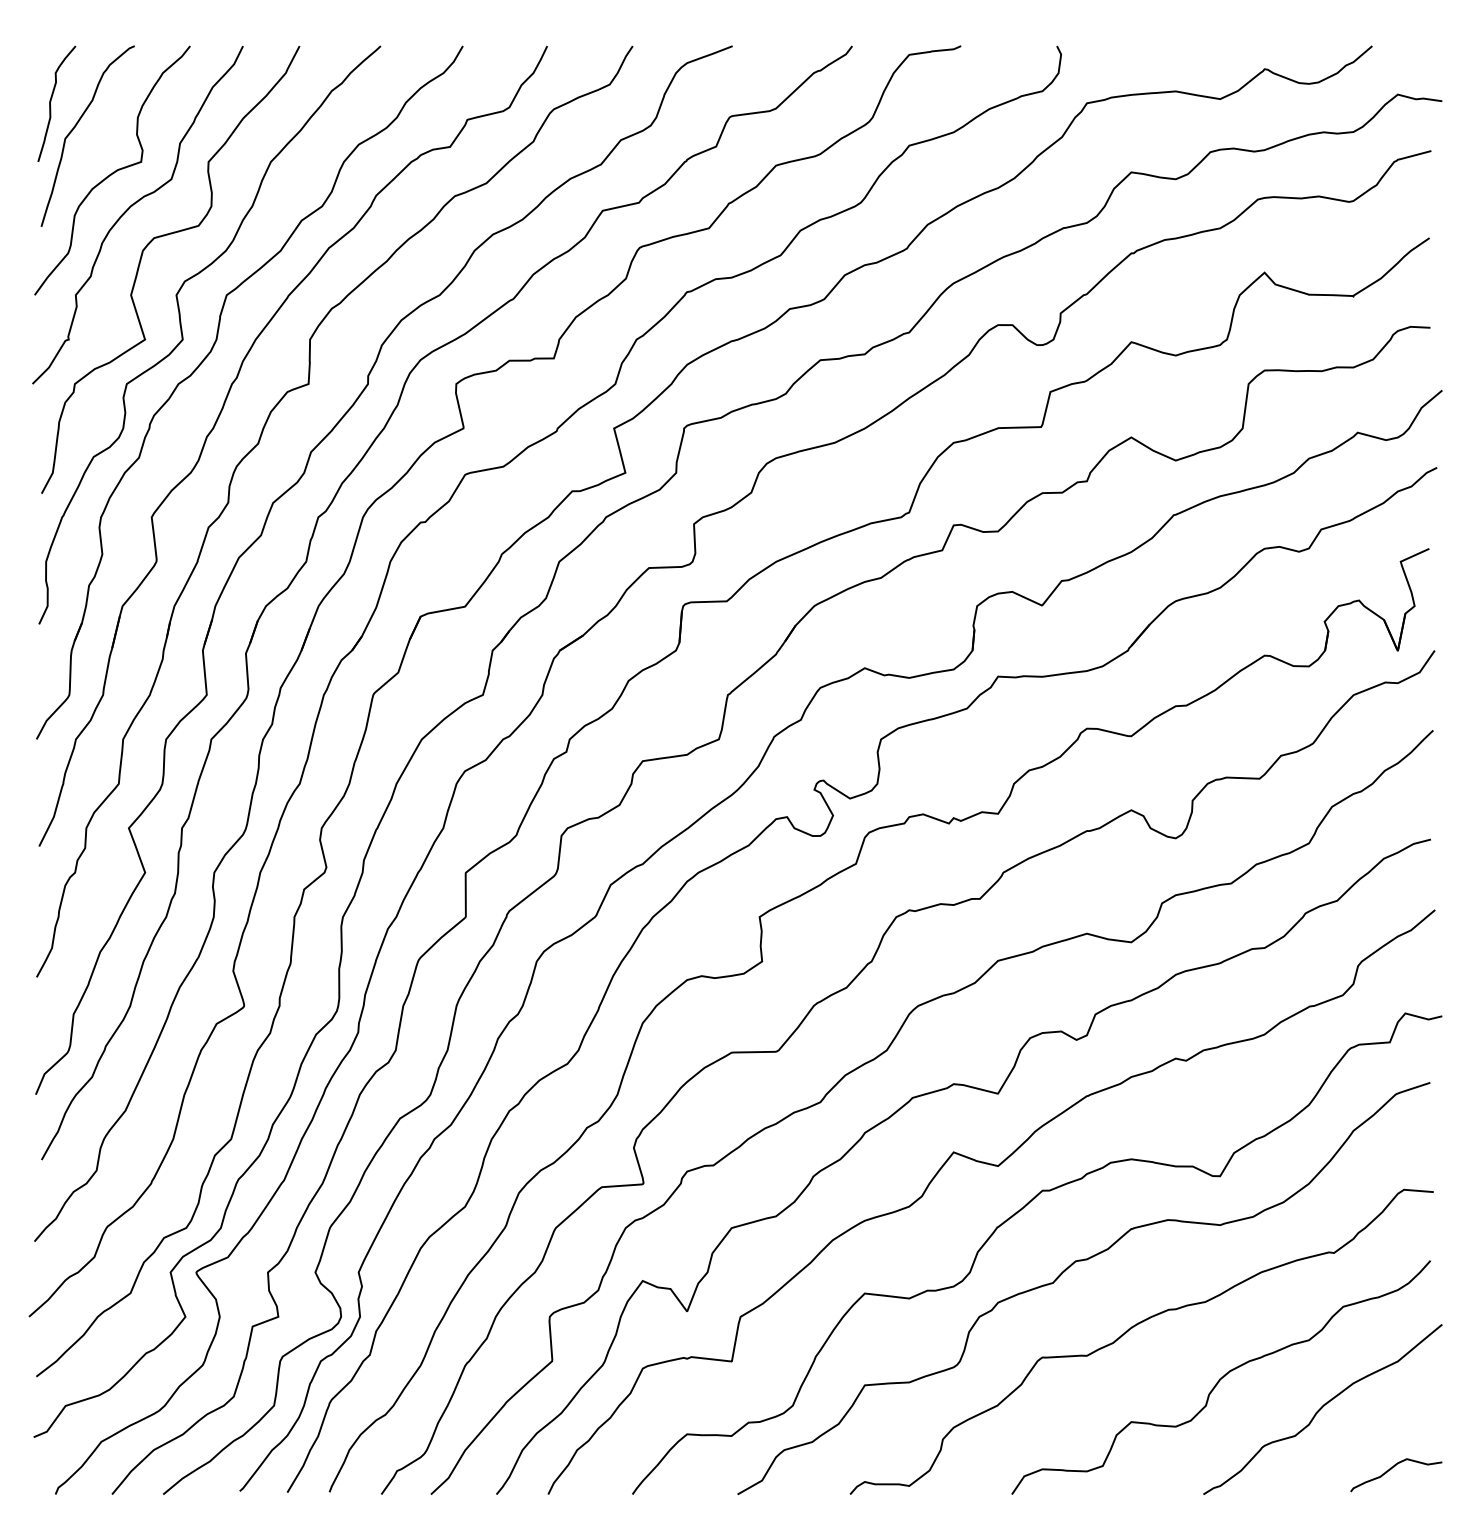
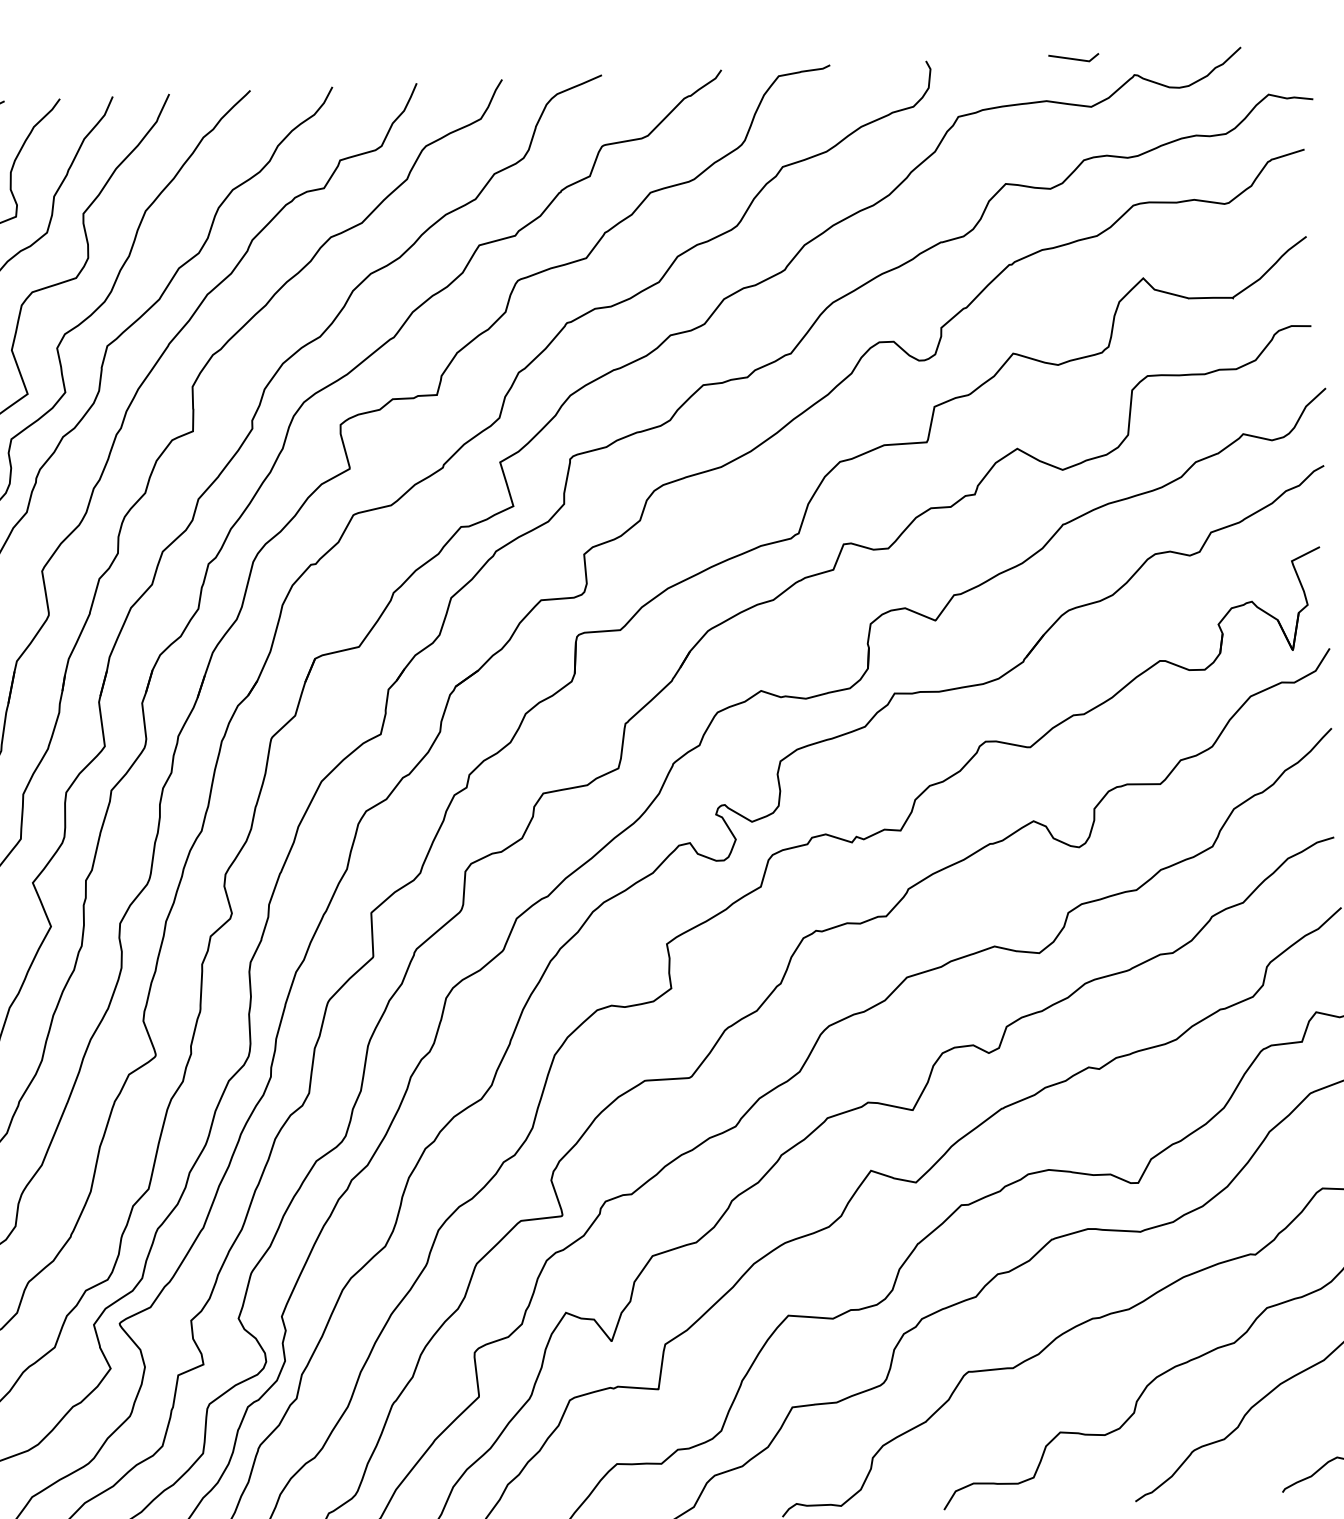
line: (1204, 49) -> (1073, 57), added

